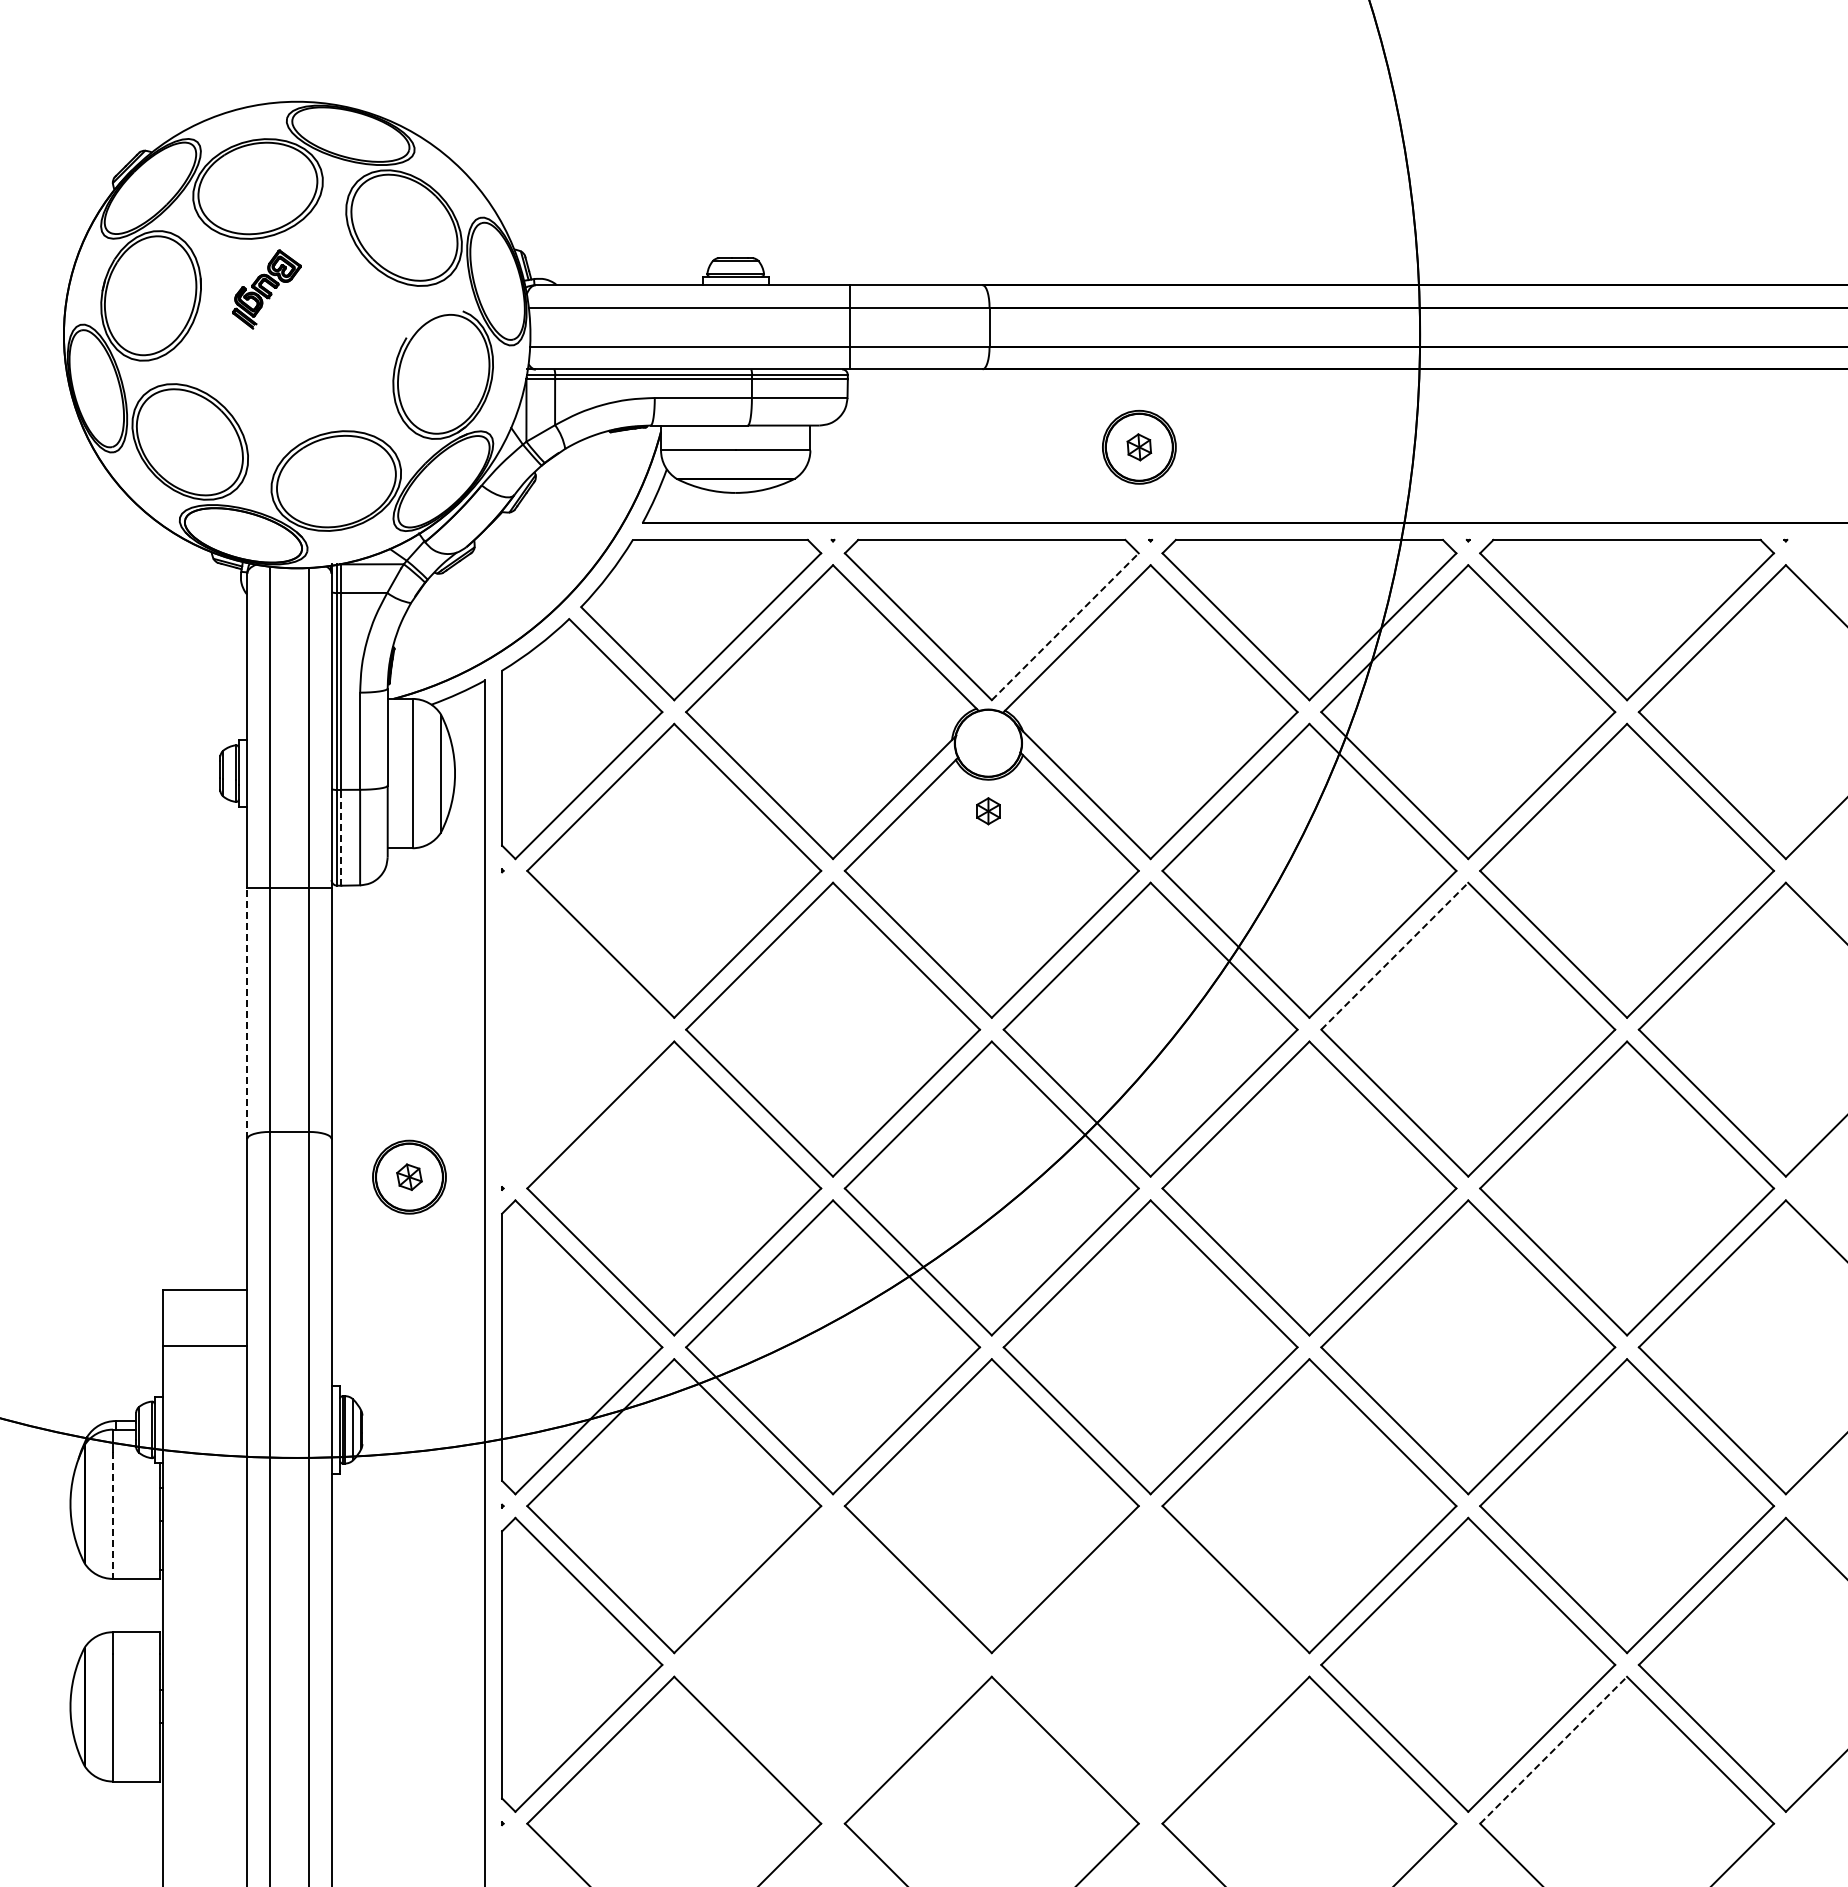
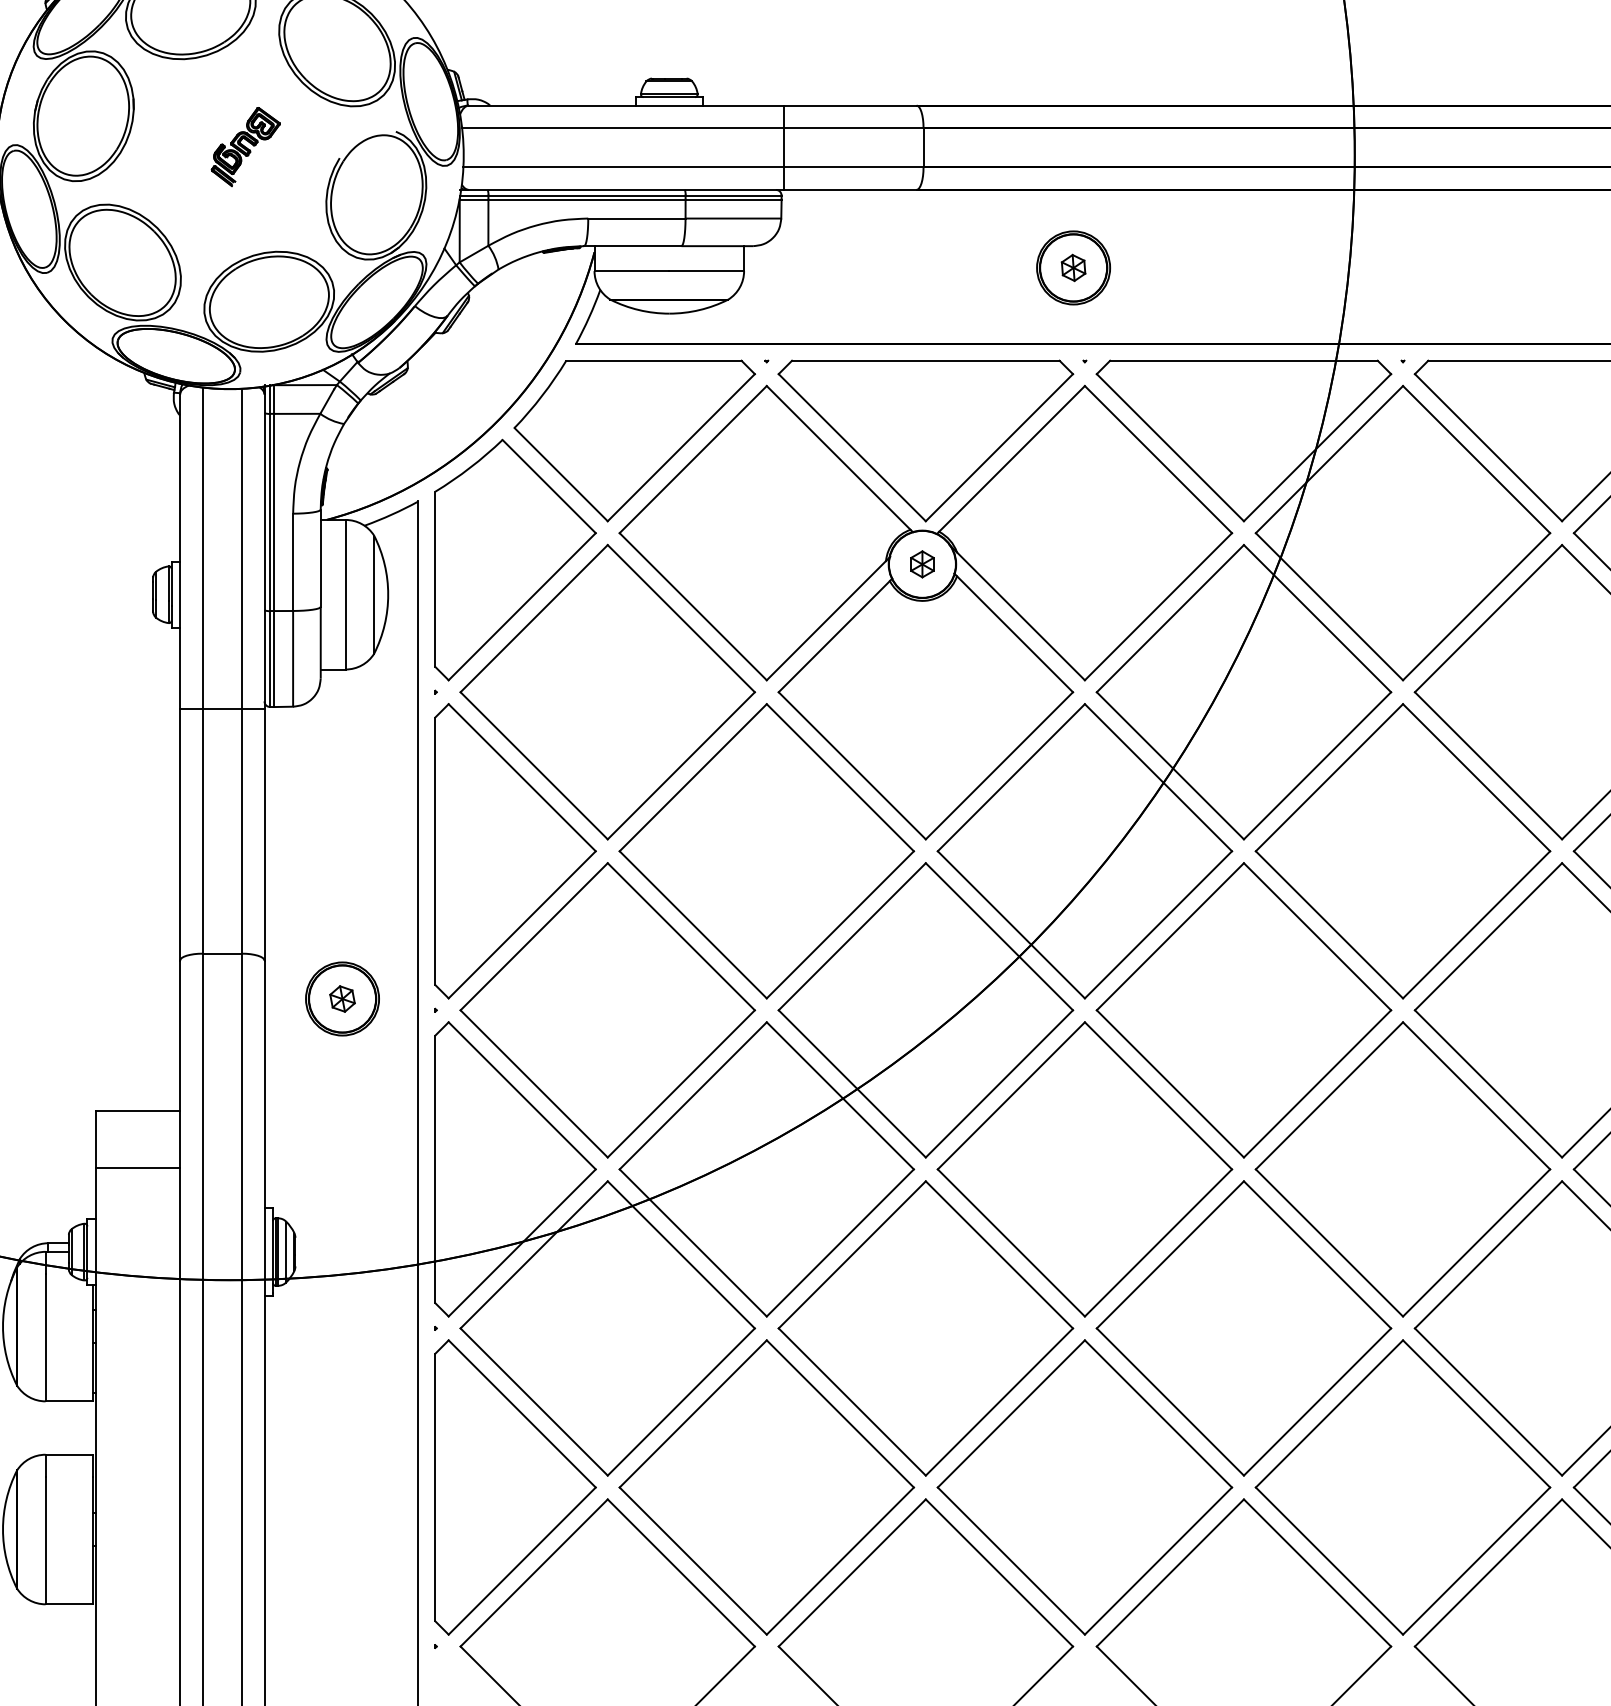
part: (266, 289) -> (245, 146), moved
line: (1065, 626) -> (999, 447), dashed -> solid
part: (988, 811) -> (922, 564), moved
line: (341, 837) -> (274, 658), dashed -> solid
line: (1394, 956) -> (1329, 777), dashed -> solid
line: (247, 1012) -> (180, 834), dashed -> solid
part: (582, 1029) -> (515, 851), added
line: (112, 1515) -> (45, 1337), dashed -> solid
part: (832, 1664) -> (766, 1487), added
part: (1150, 1664) -> (1084, 1487), added
line: (1553, 1750) -> (1488, 1573), dashed -> solid

